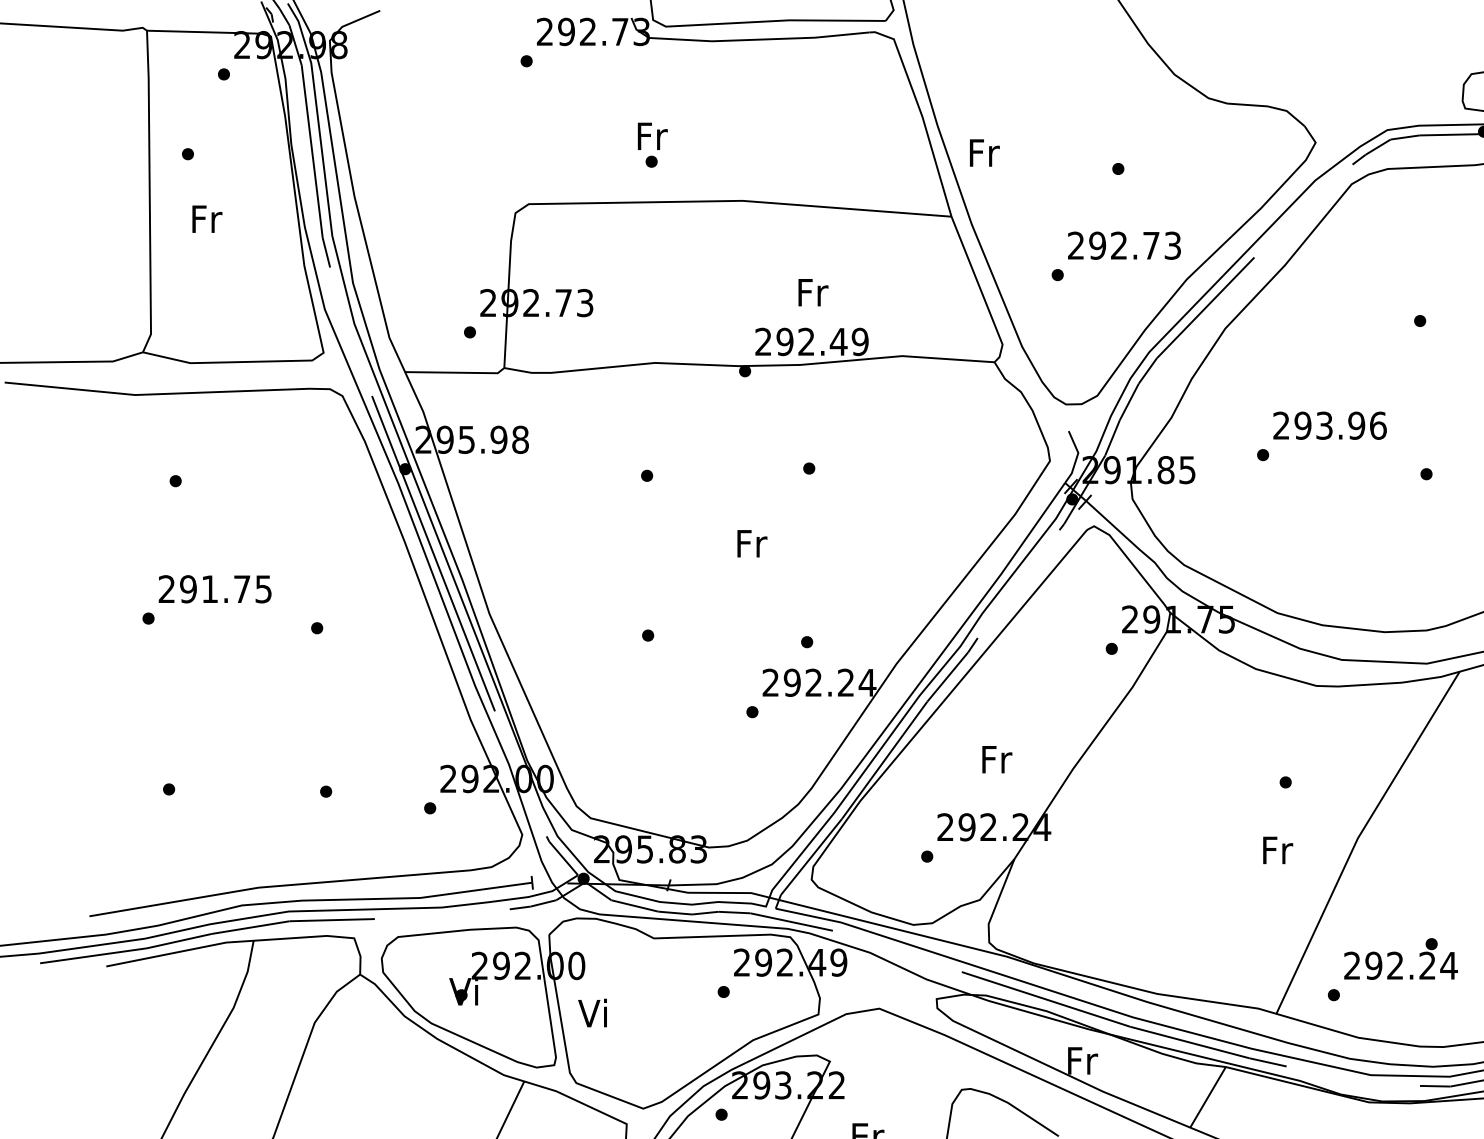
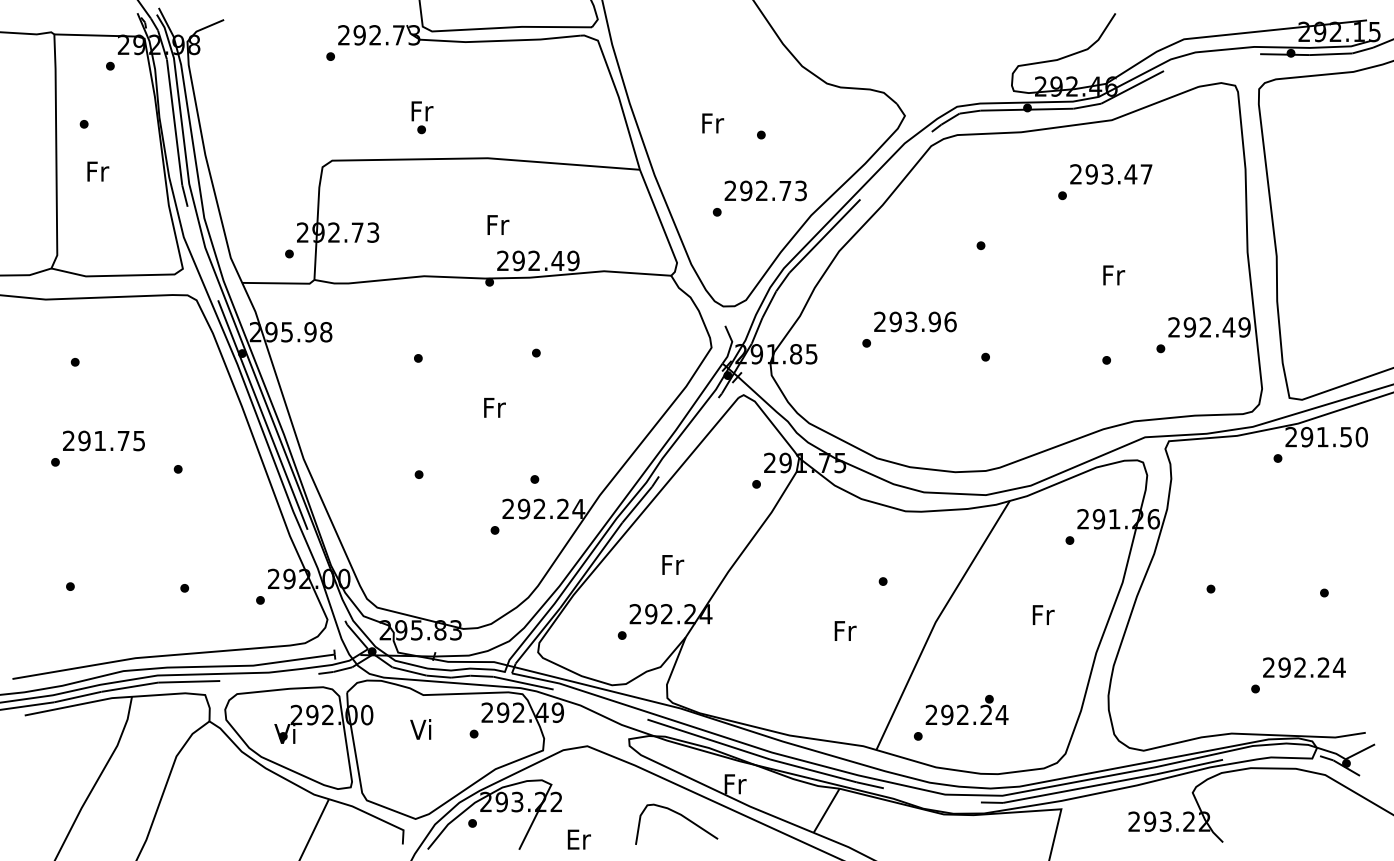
text: (985, 153) -> (713, 123), moved
text: (813, 291) -> (498, 224), moved
text: (1277, 849) -> (845, 630), moved
text: (592, 1013) -> (420, 729), moved

